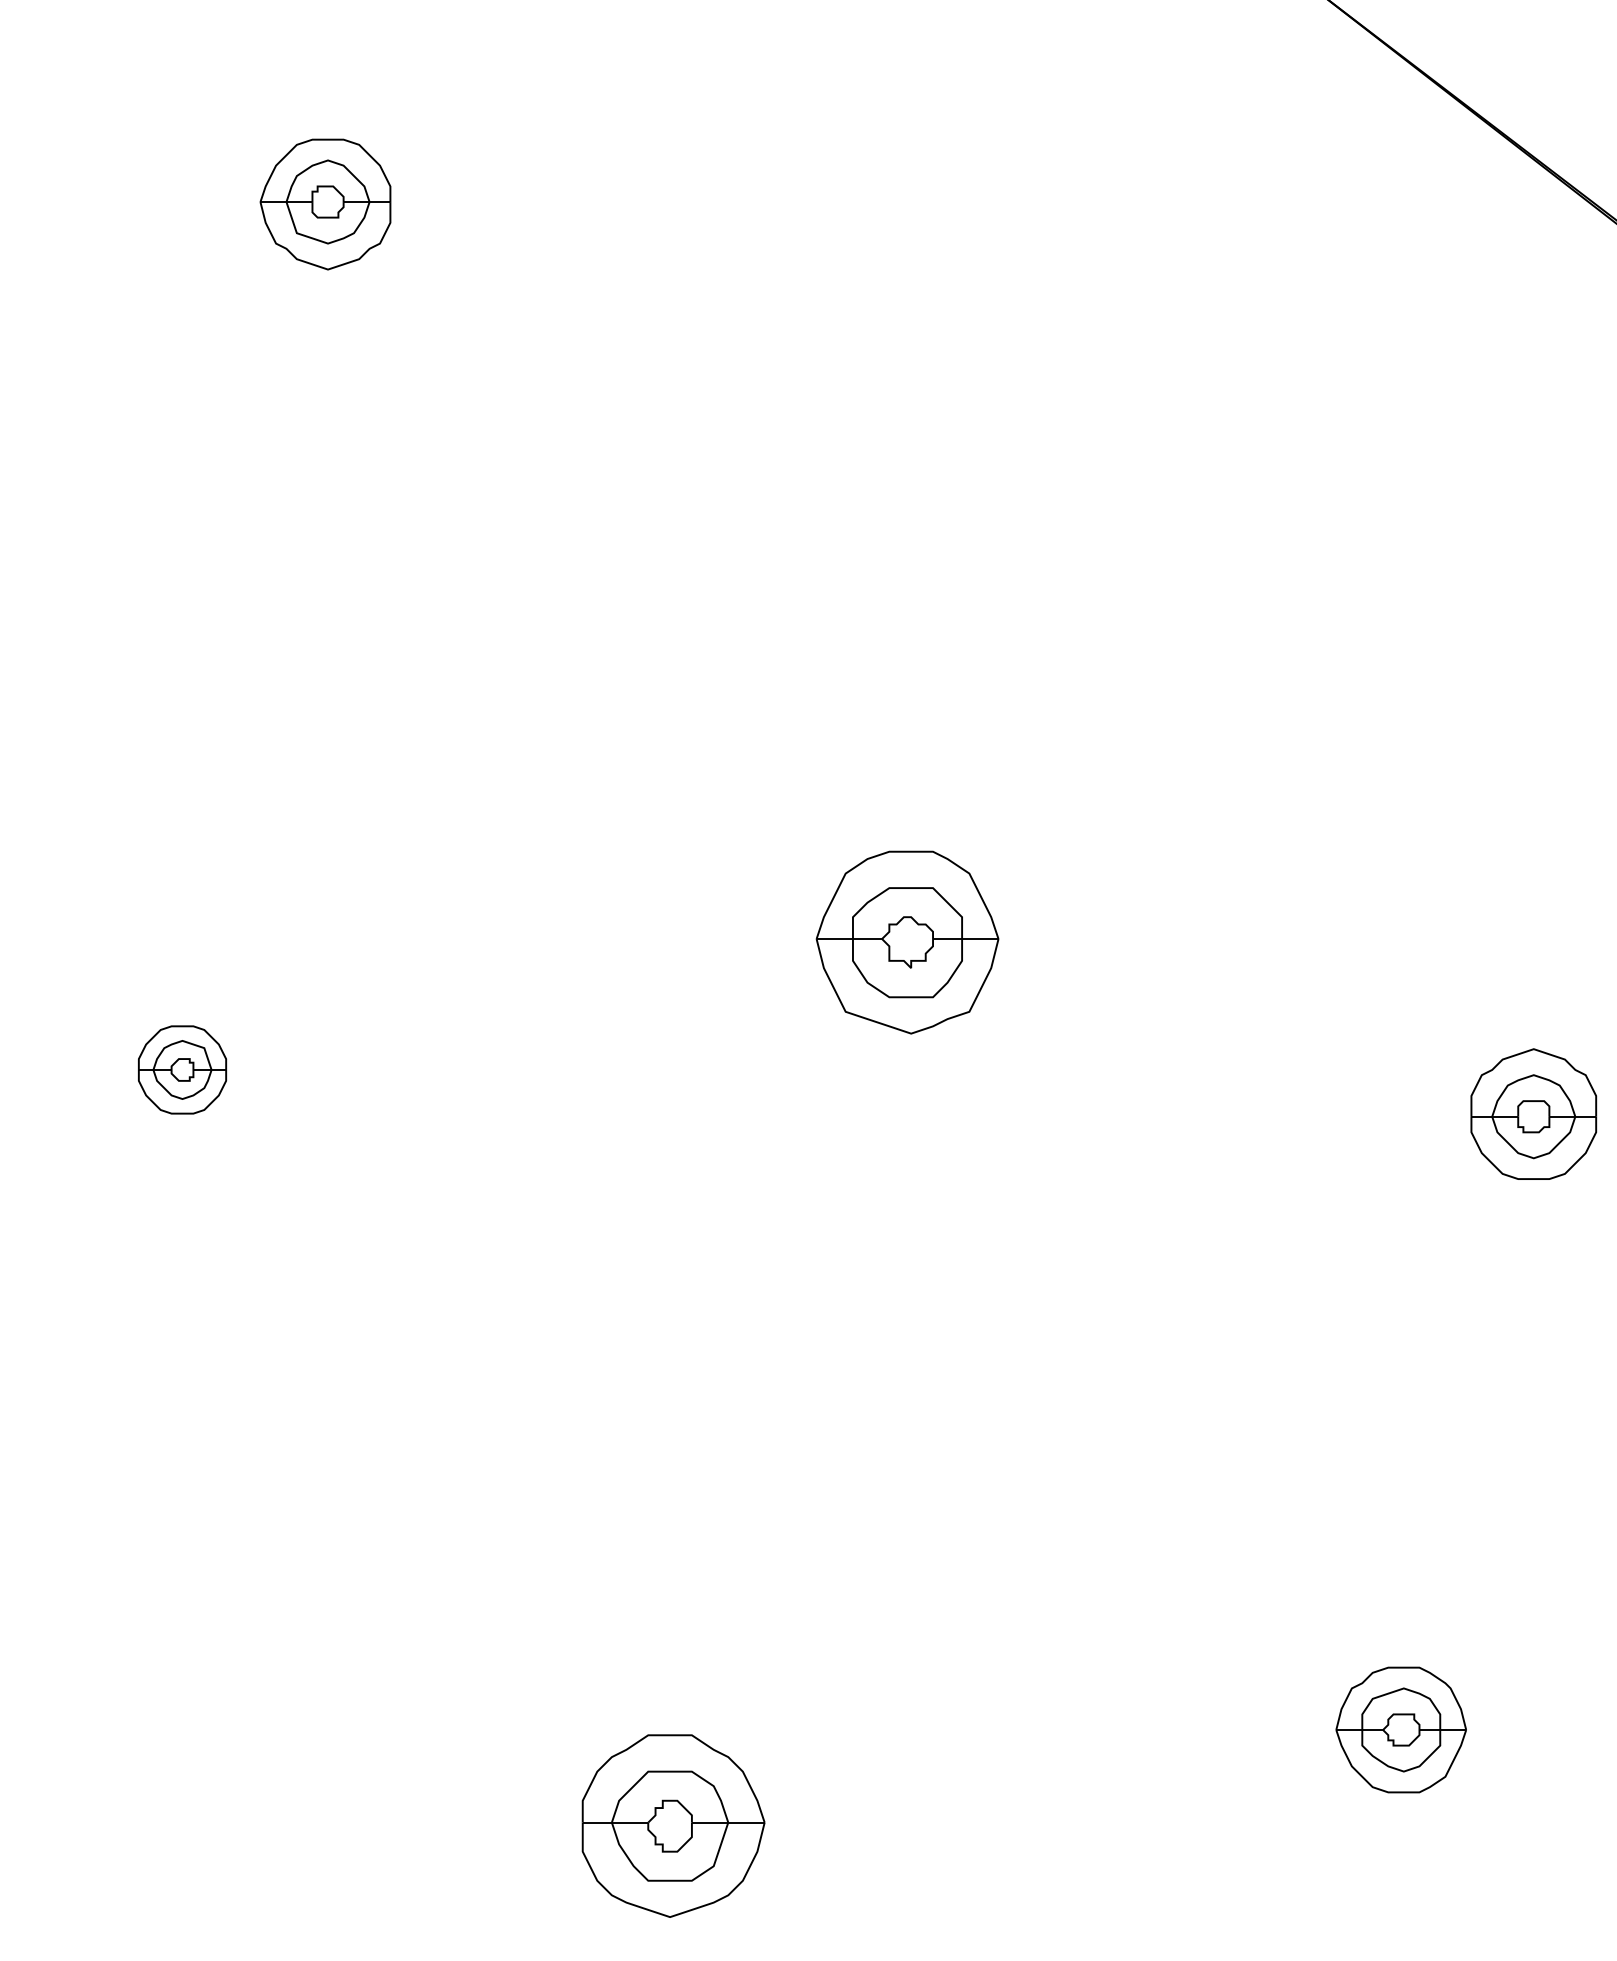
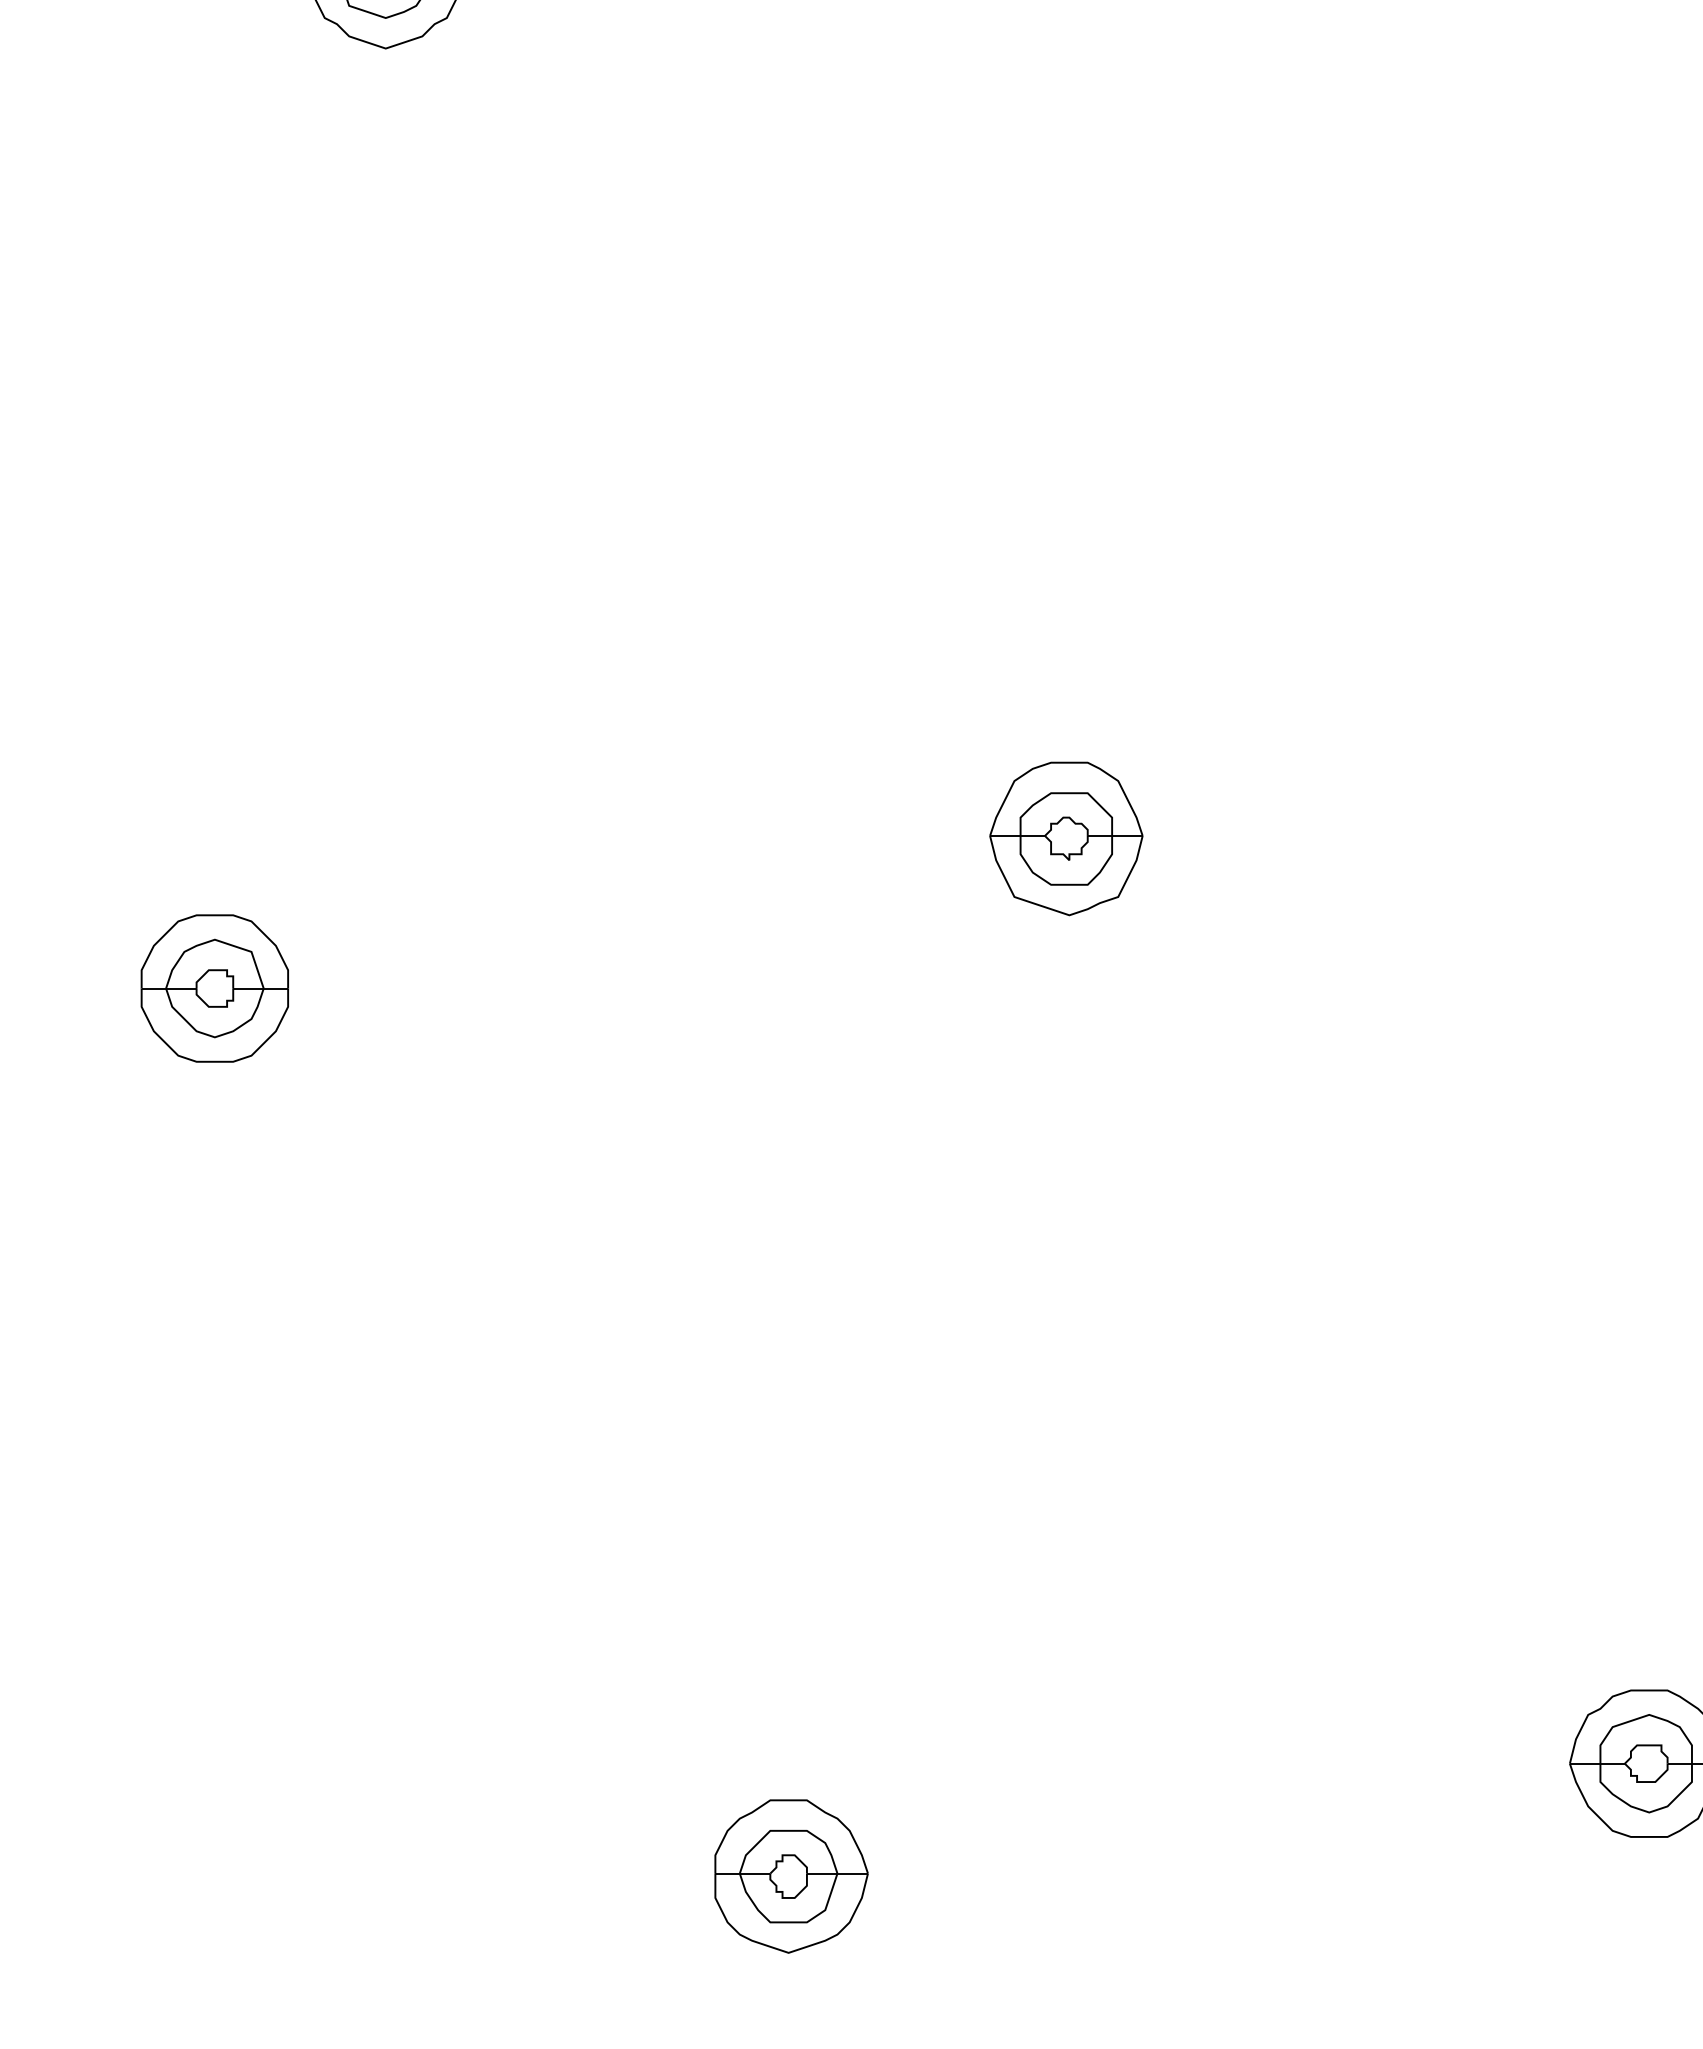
part: (907, 942) -> (1066, 838), size x0.71
part: (182, 1069) -> (214, 987), size x1.43
part: (673, 1825) -> (791, 1875), size x0.71

